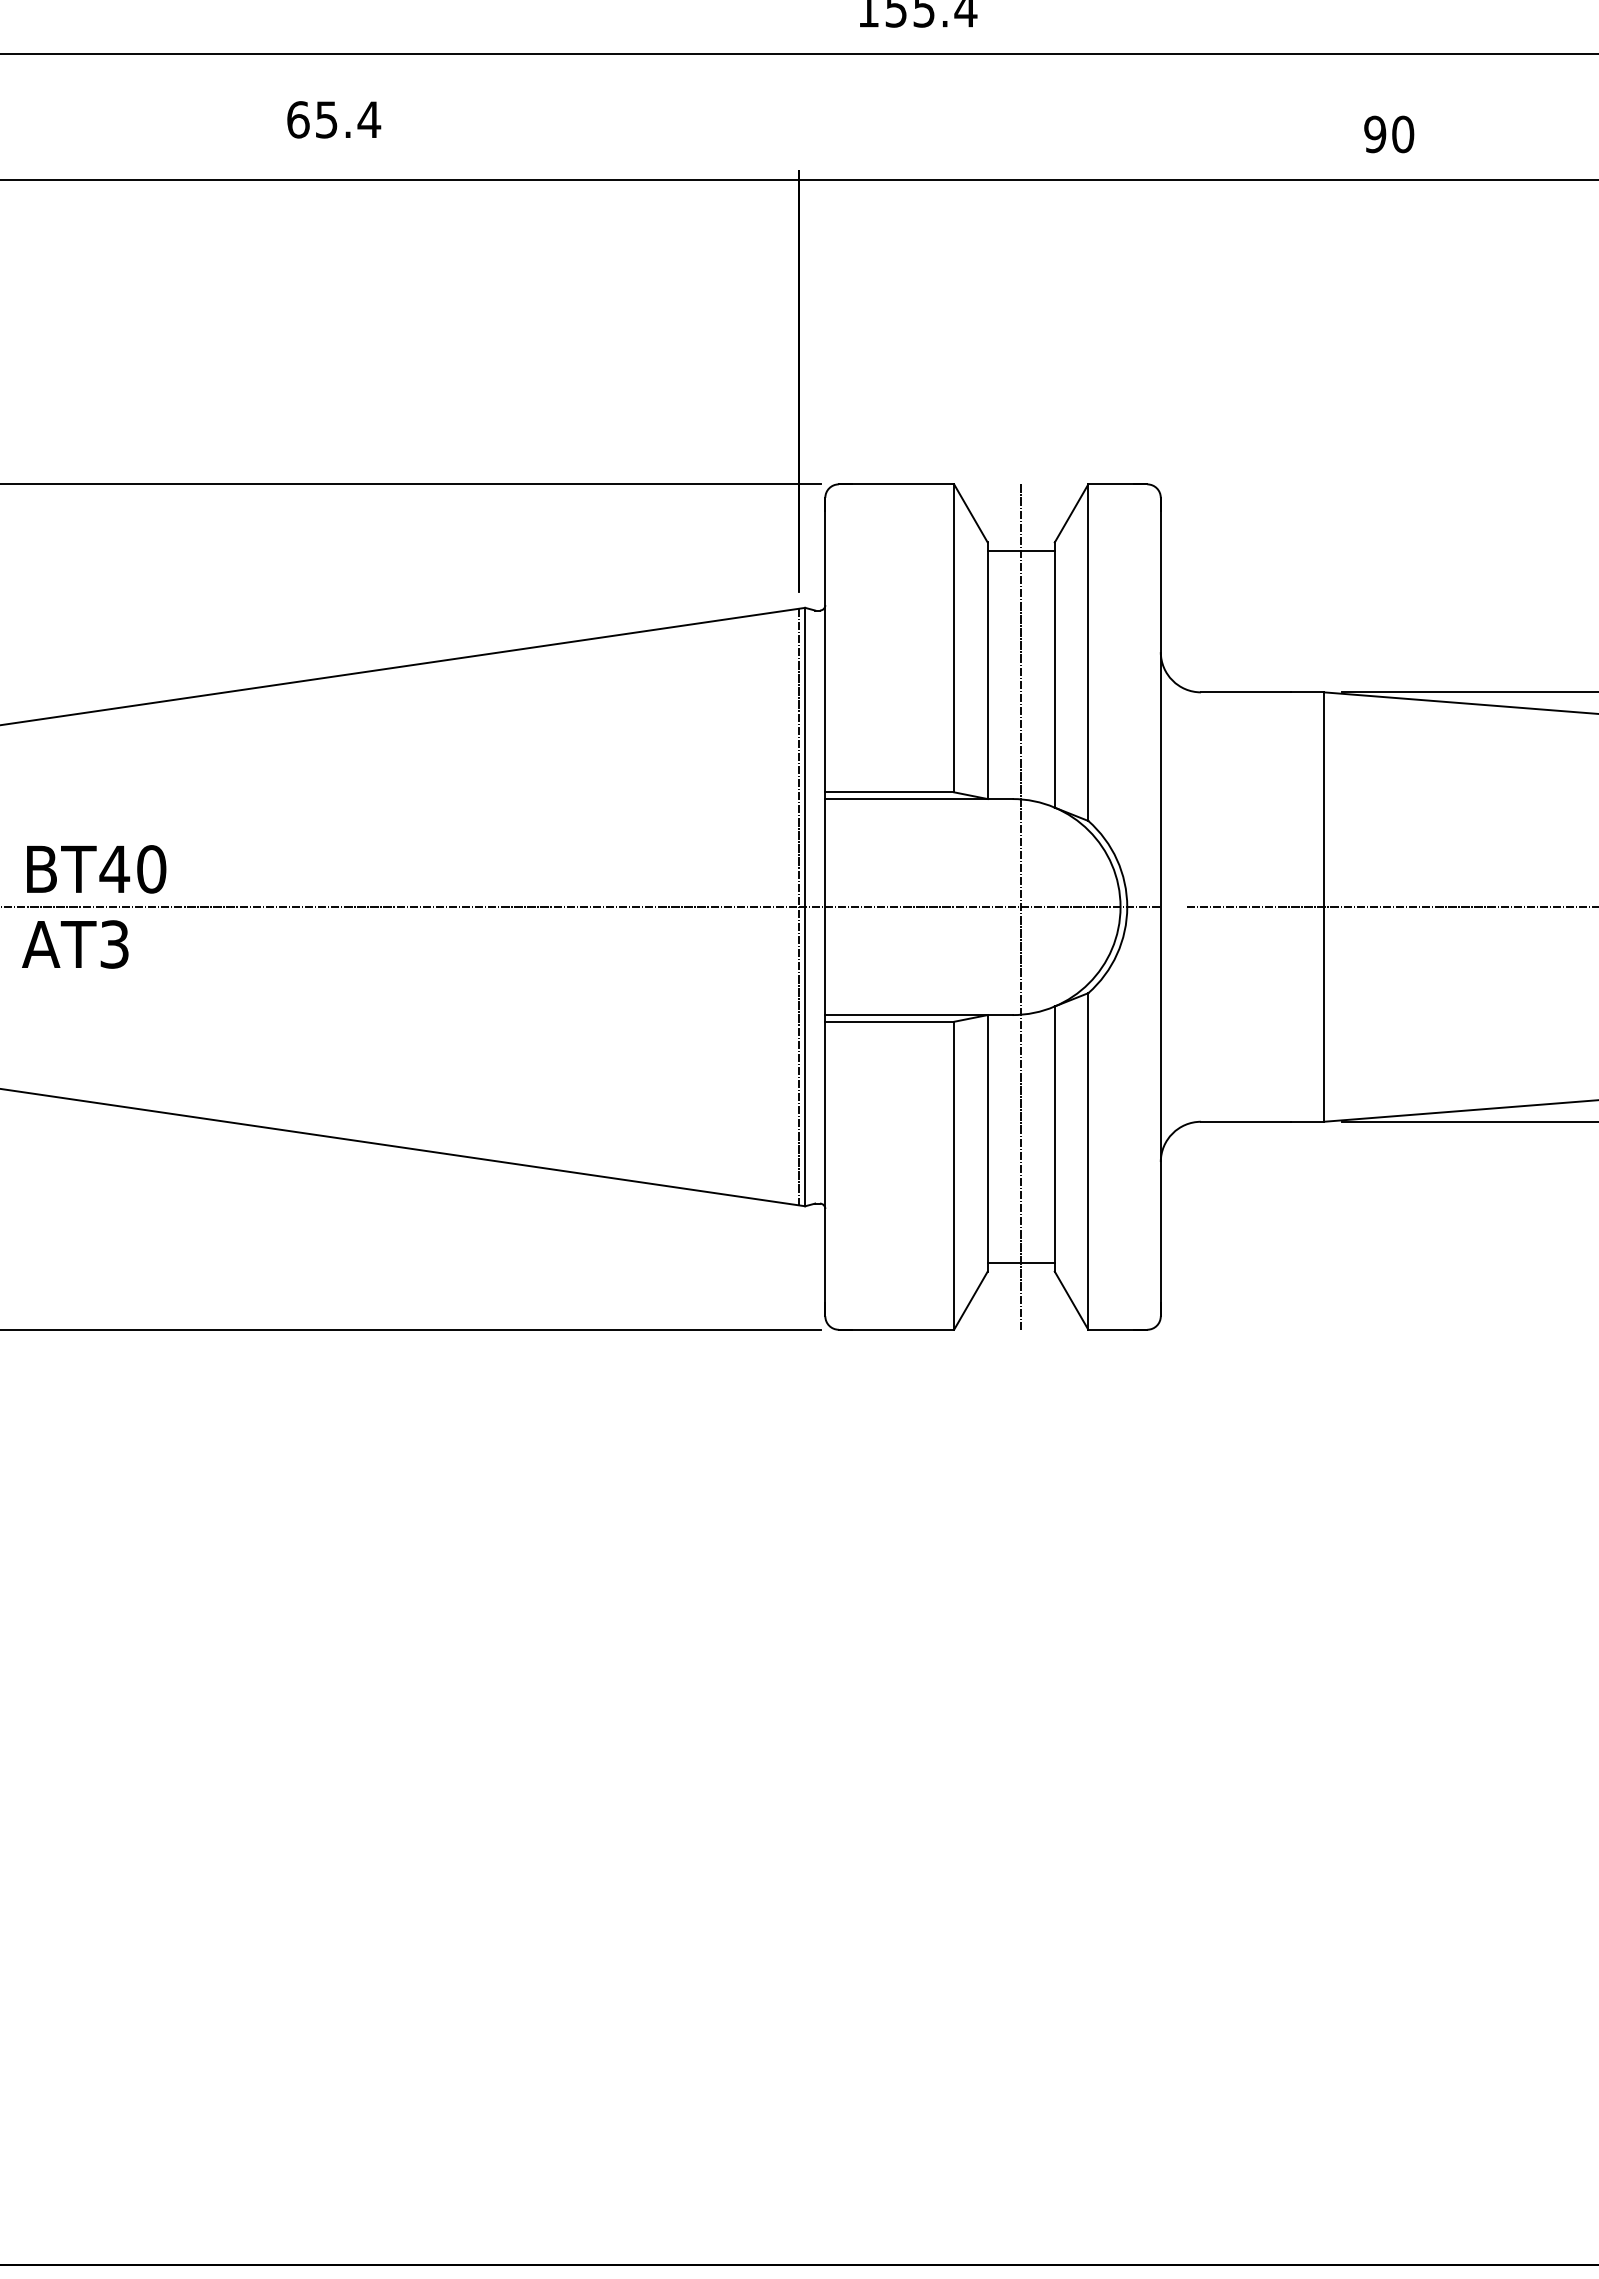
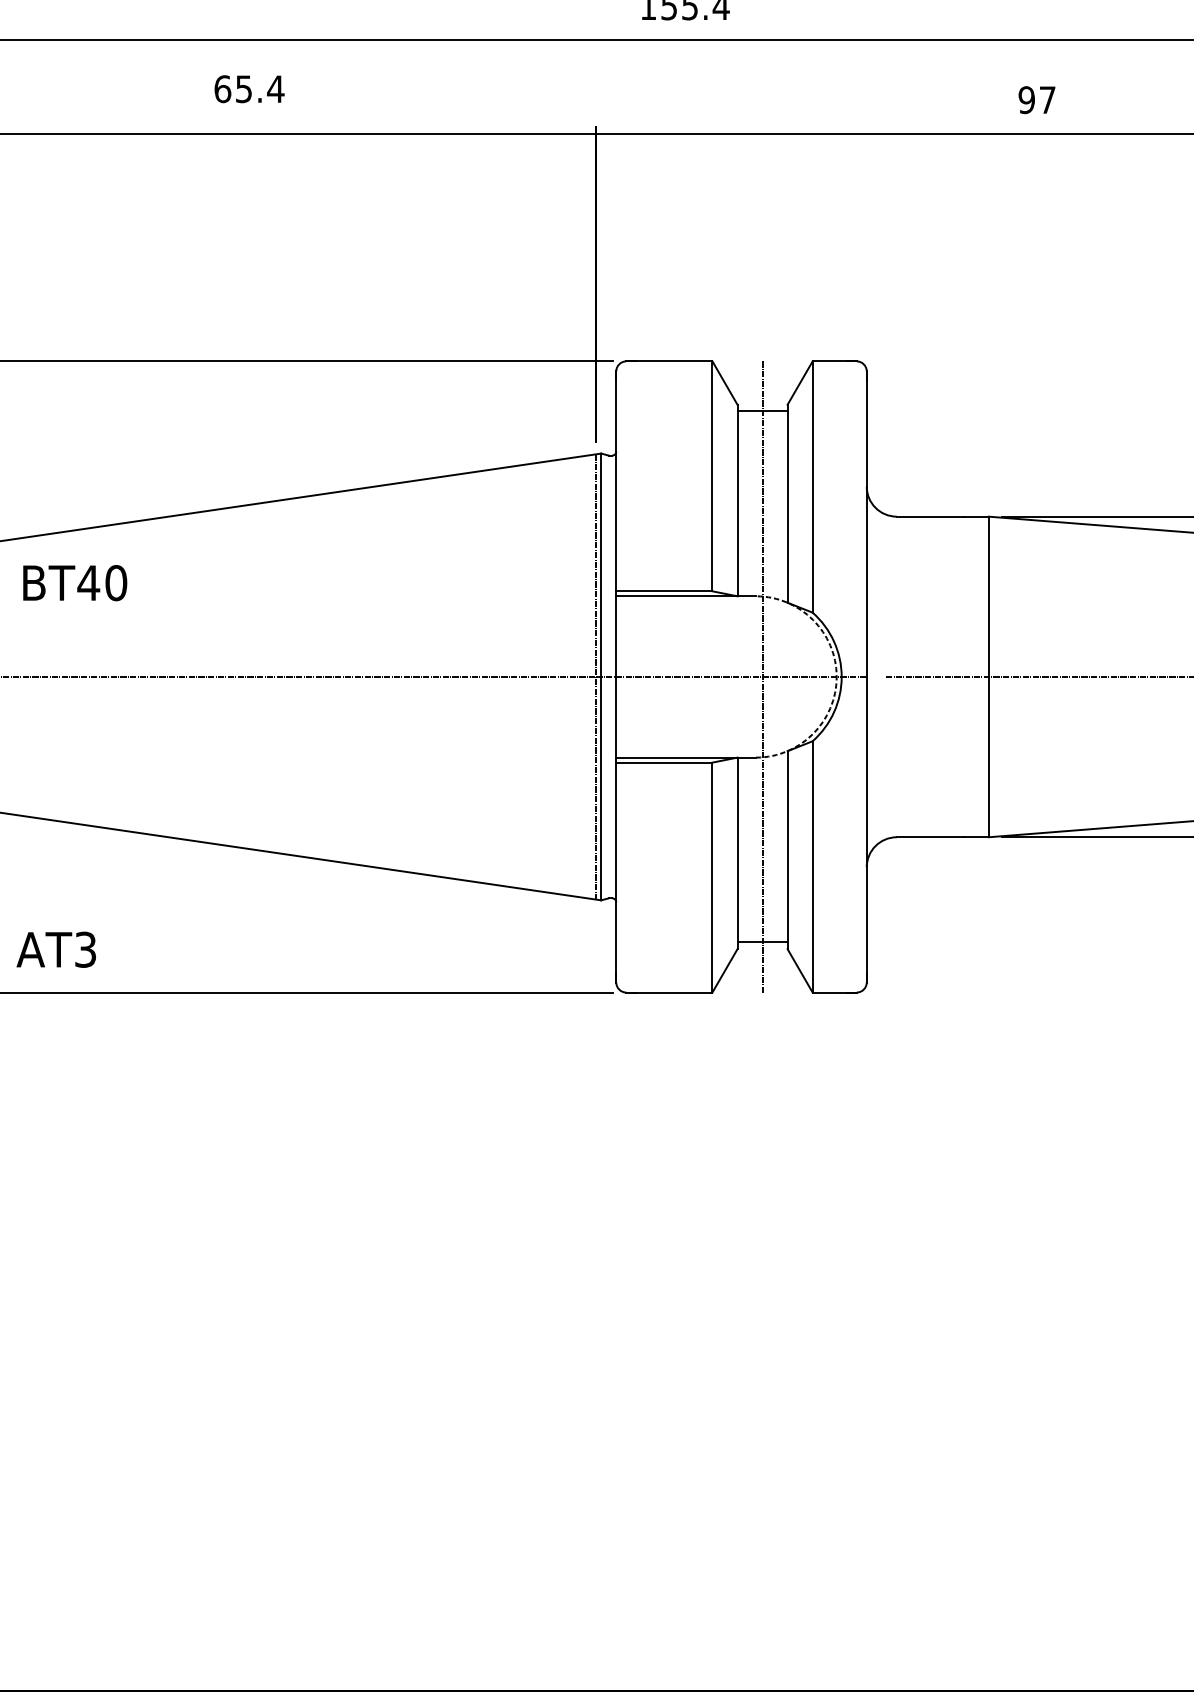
text: (1403, 134) -> (1047, 100), 90 -> 97
text: (96, 869) -> (75, 583), moved
arc: (1120, 907) -> (836, 677), solid -> dashed
text: (75, 944) -> (56, 949), moved

